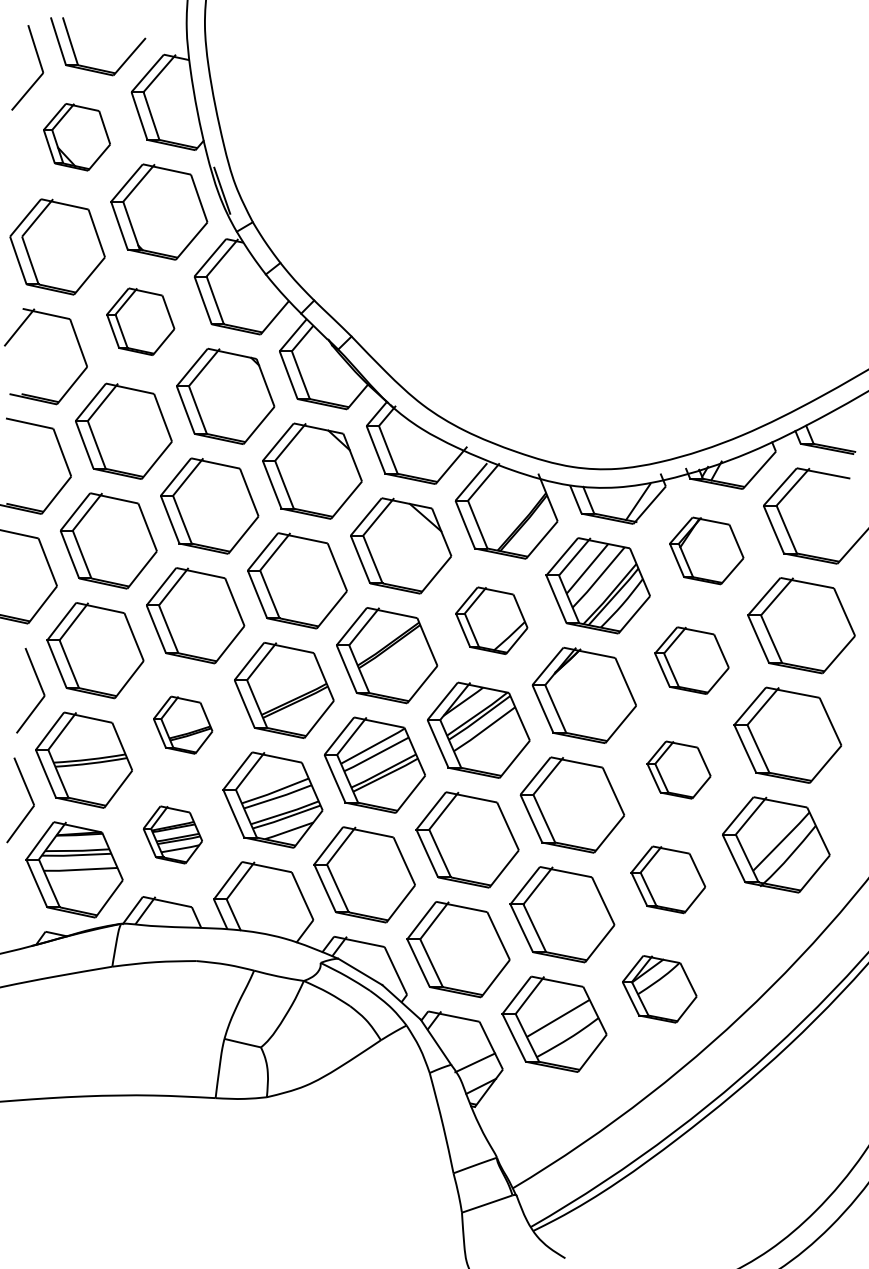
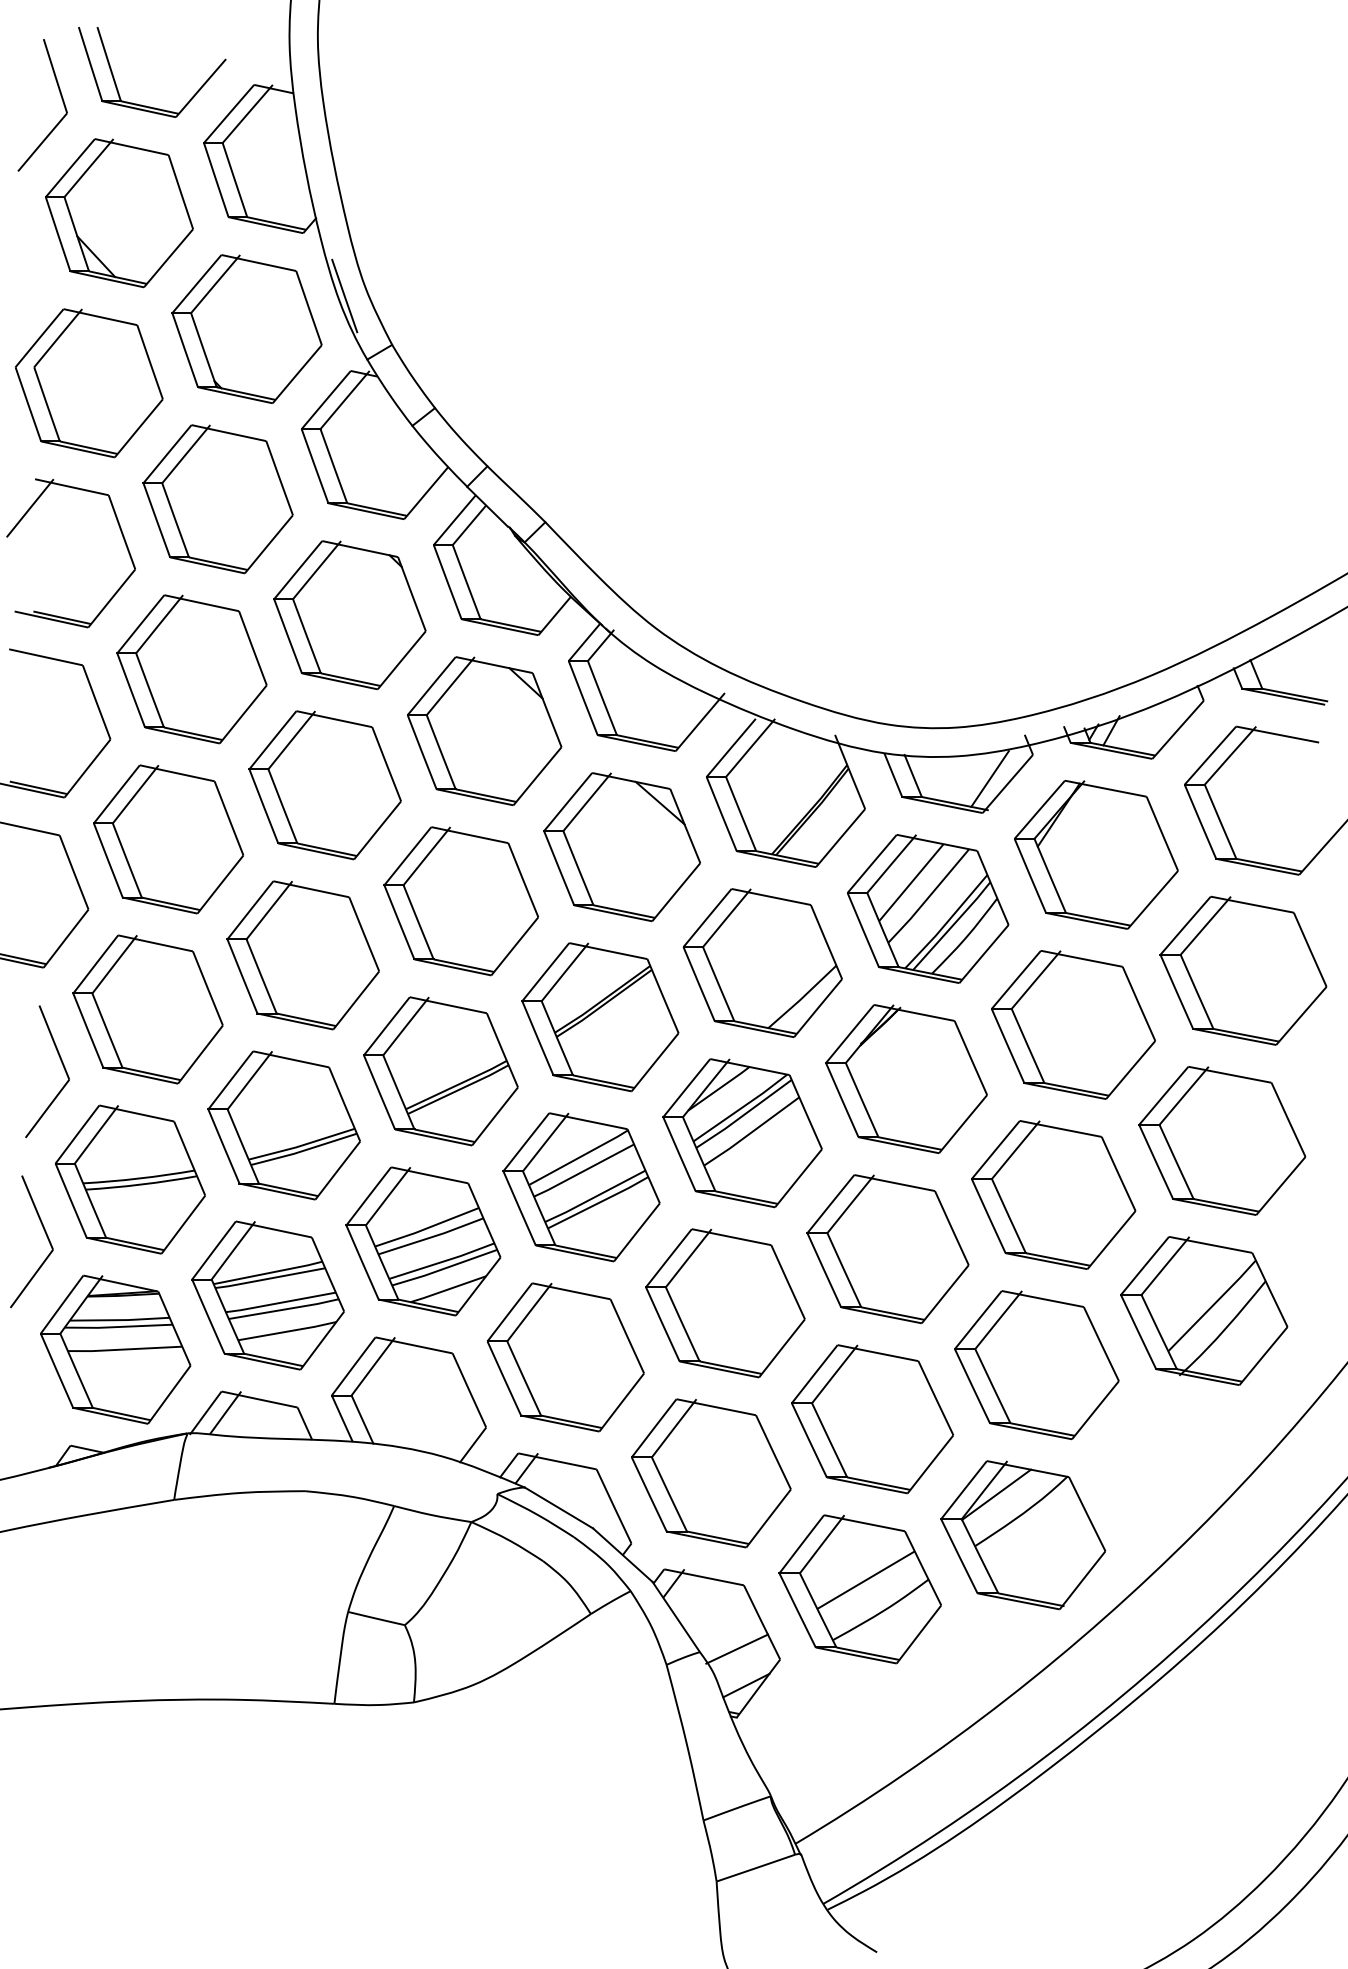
part: (76, 136) -> (118, 211), size x1.43
part: (140, 321) -> (217, 498), size x1.43
part: (706, 550) -> (1096, 854), size x1.43
part: (491, 620) -> (762, 962), size x1.43
part: (691, 660) -> (1072, 1024), size x1.43
part: (182, 724) -> (283, 1124), size x1.67
part: (678, 769) -> (1052, 1193), size x1.67
part: (172, 834) -> (267, 1294), size x1.67
part: (668, 879) -> (1037, 1364), size x1.43
part: (659, 988) -> (1023, 1533), size x1.43

